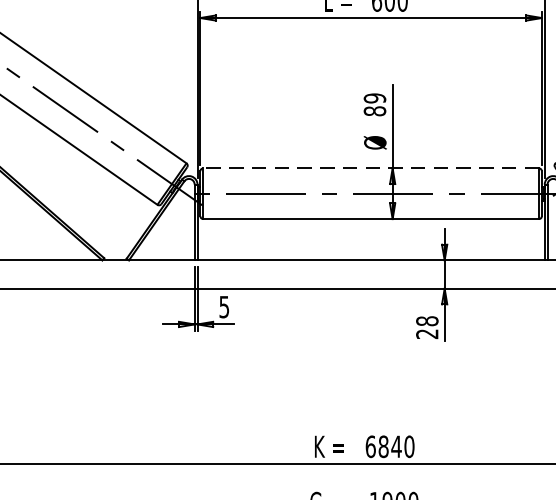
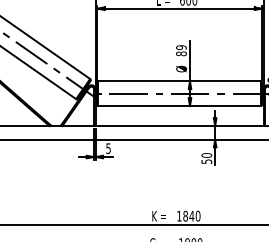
line: (370, 168) -> (179, 81), dashed -> solid
text: (426, 327) -> (206, 158), 28 -> 50
text: (370, 445) -> (179, 215), 6840 -> 1840

